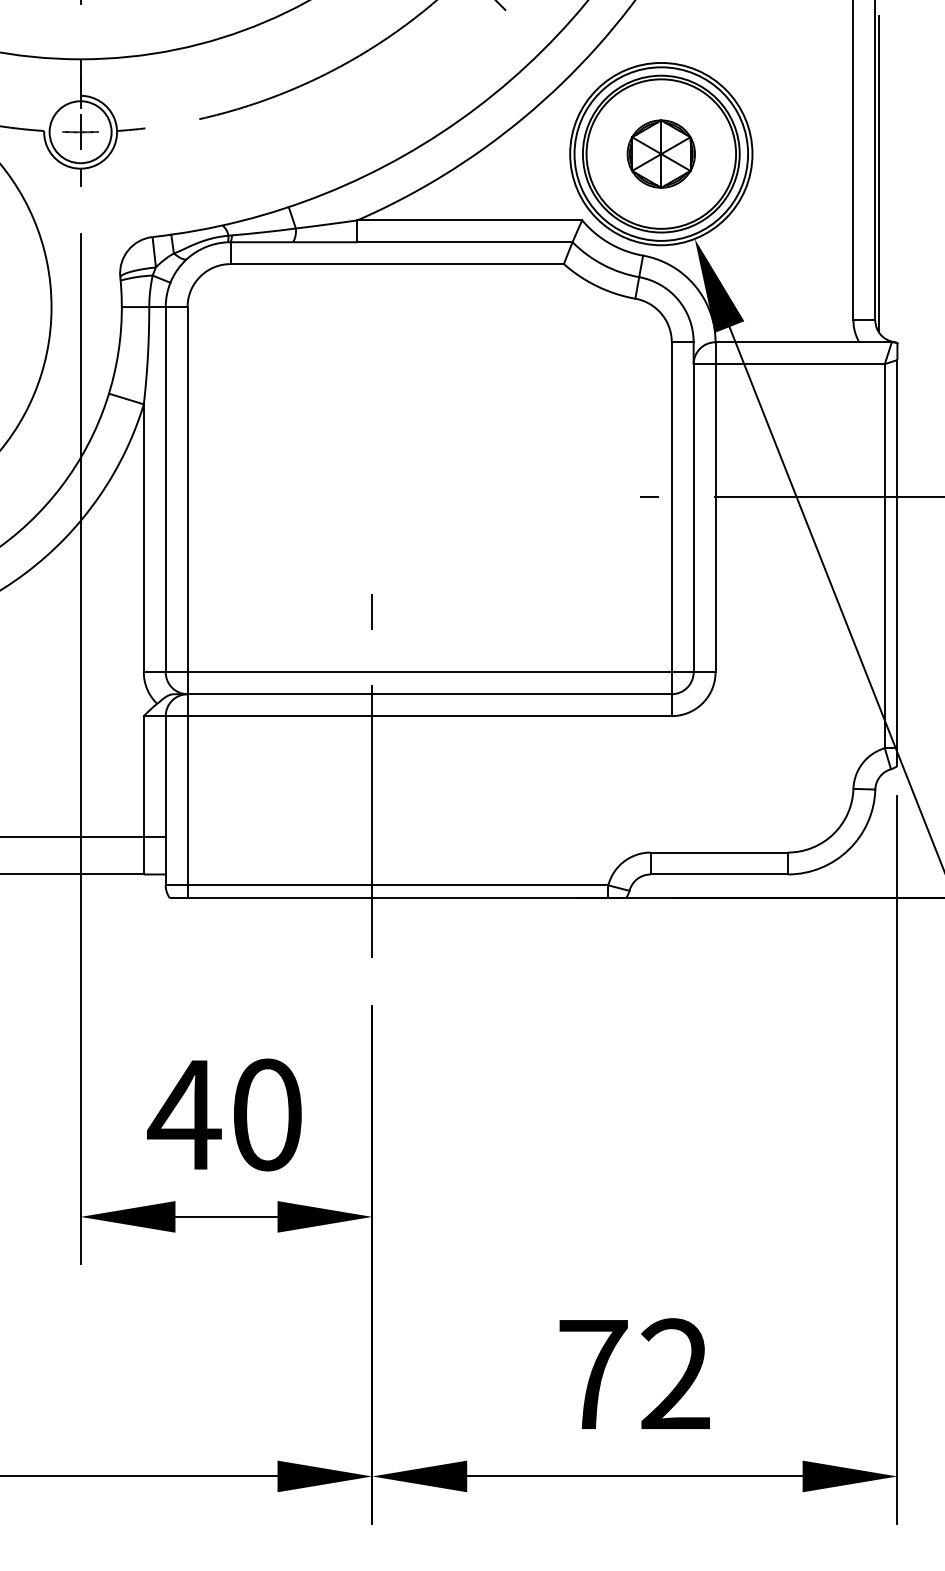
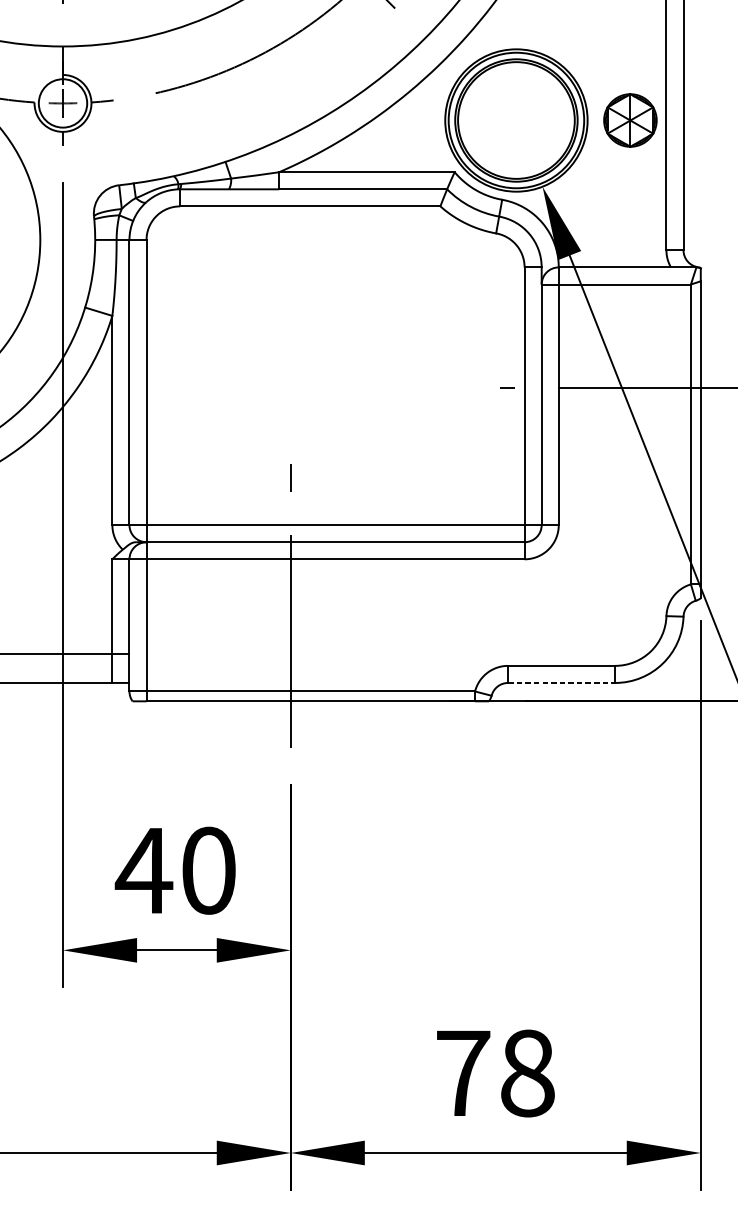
part: (660, 153) -> (629, 120), moved
line: (878, 173) -> (686, 135), removed
line: (719, 874) -> (561, 682), solid -> dashed
text: (675, 1374) -> (527, 1073), 72 -> 78

